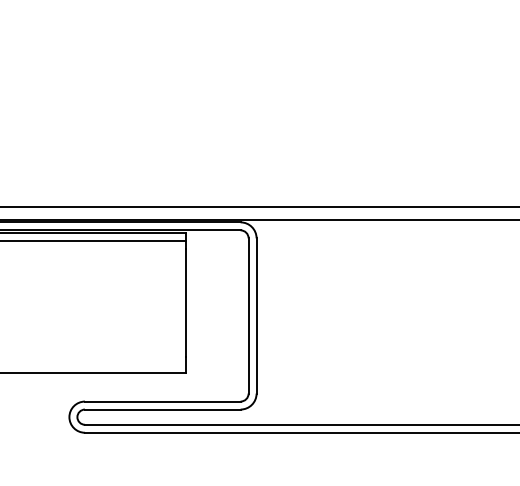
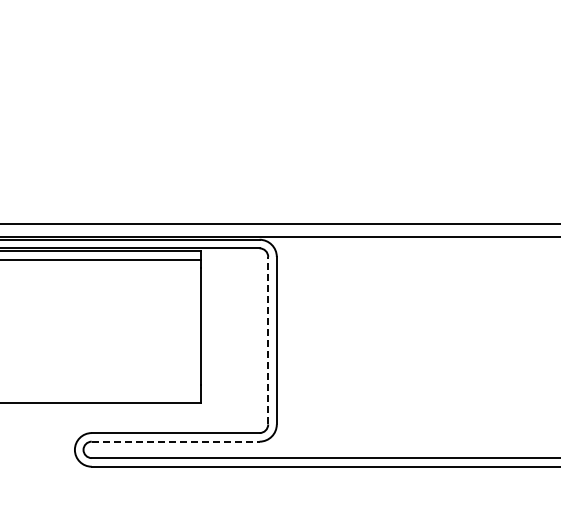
line: (248, 315) -> (268, 340), solid -> dashed
line: (162, 409) -> (175, 441), solid -> dashed

